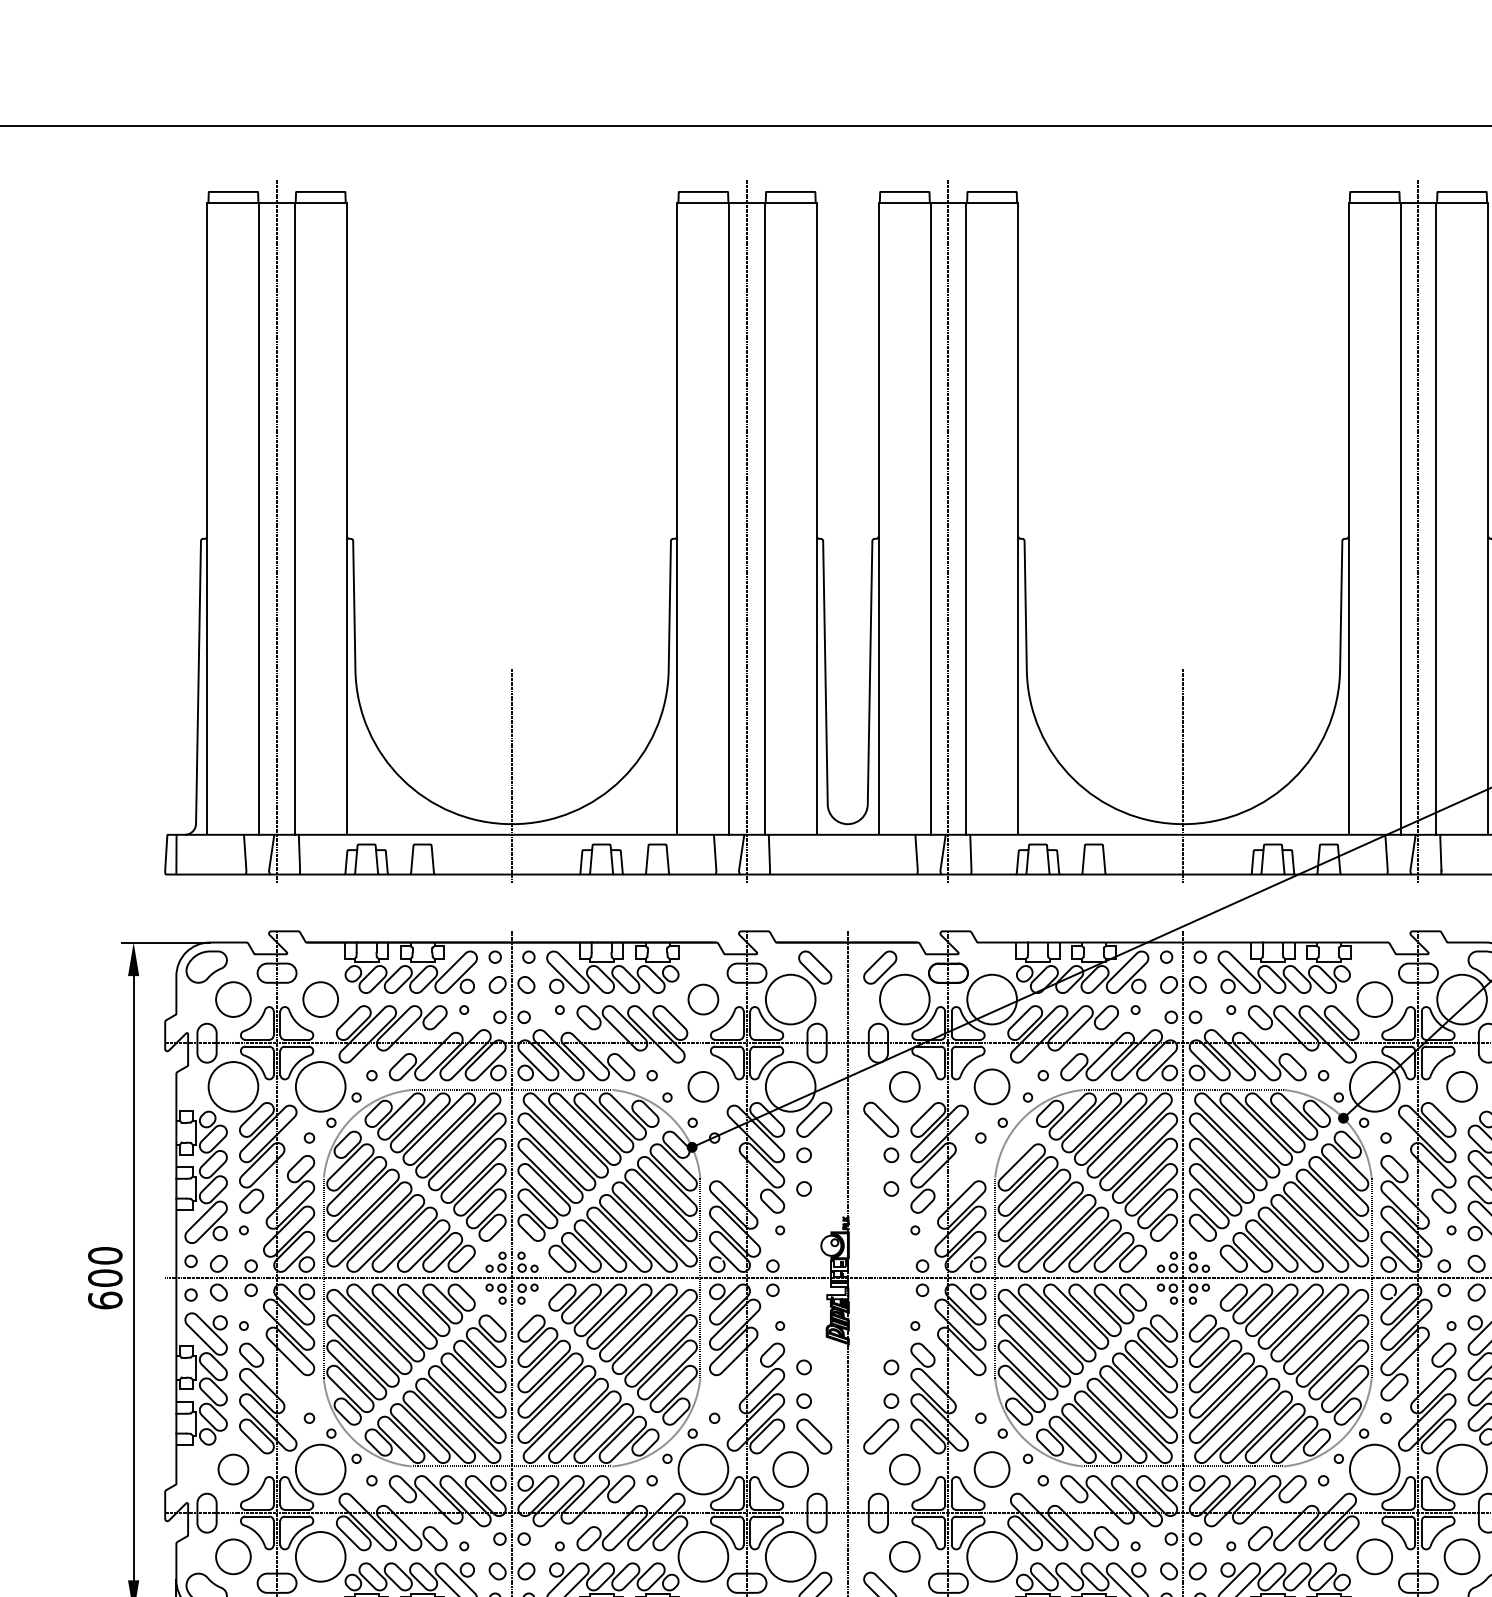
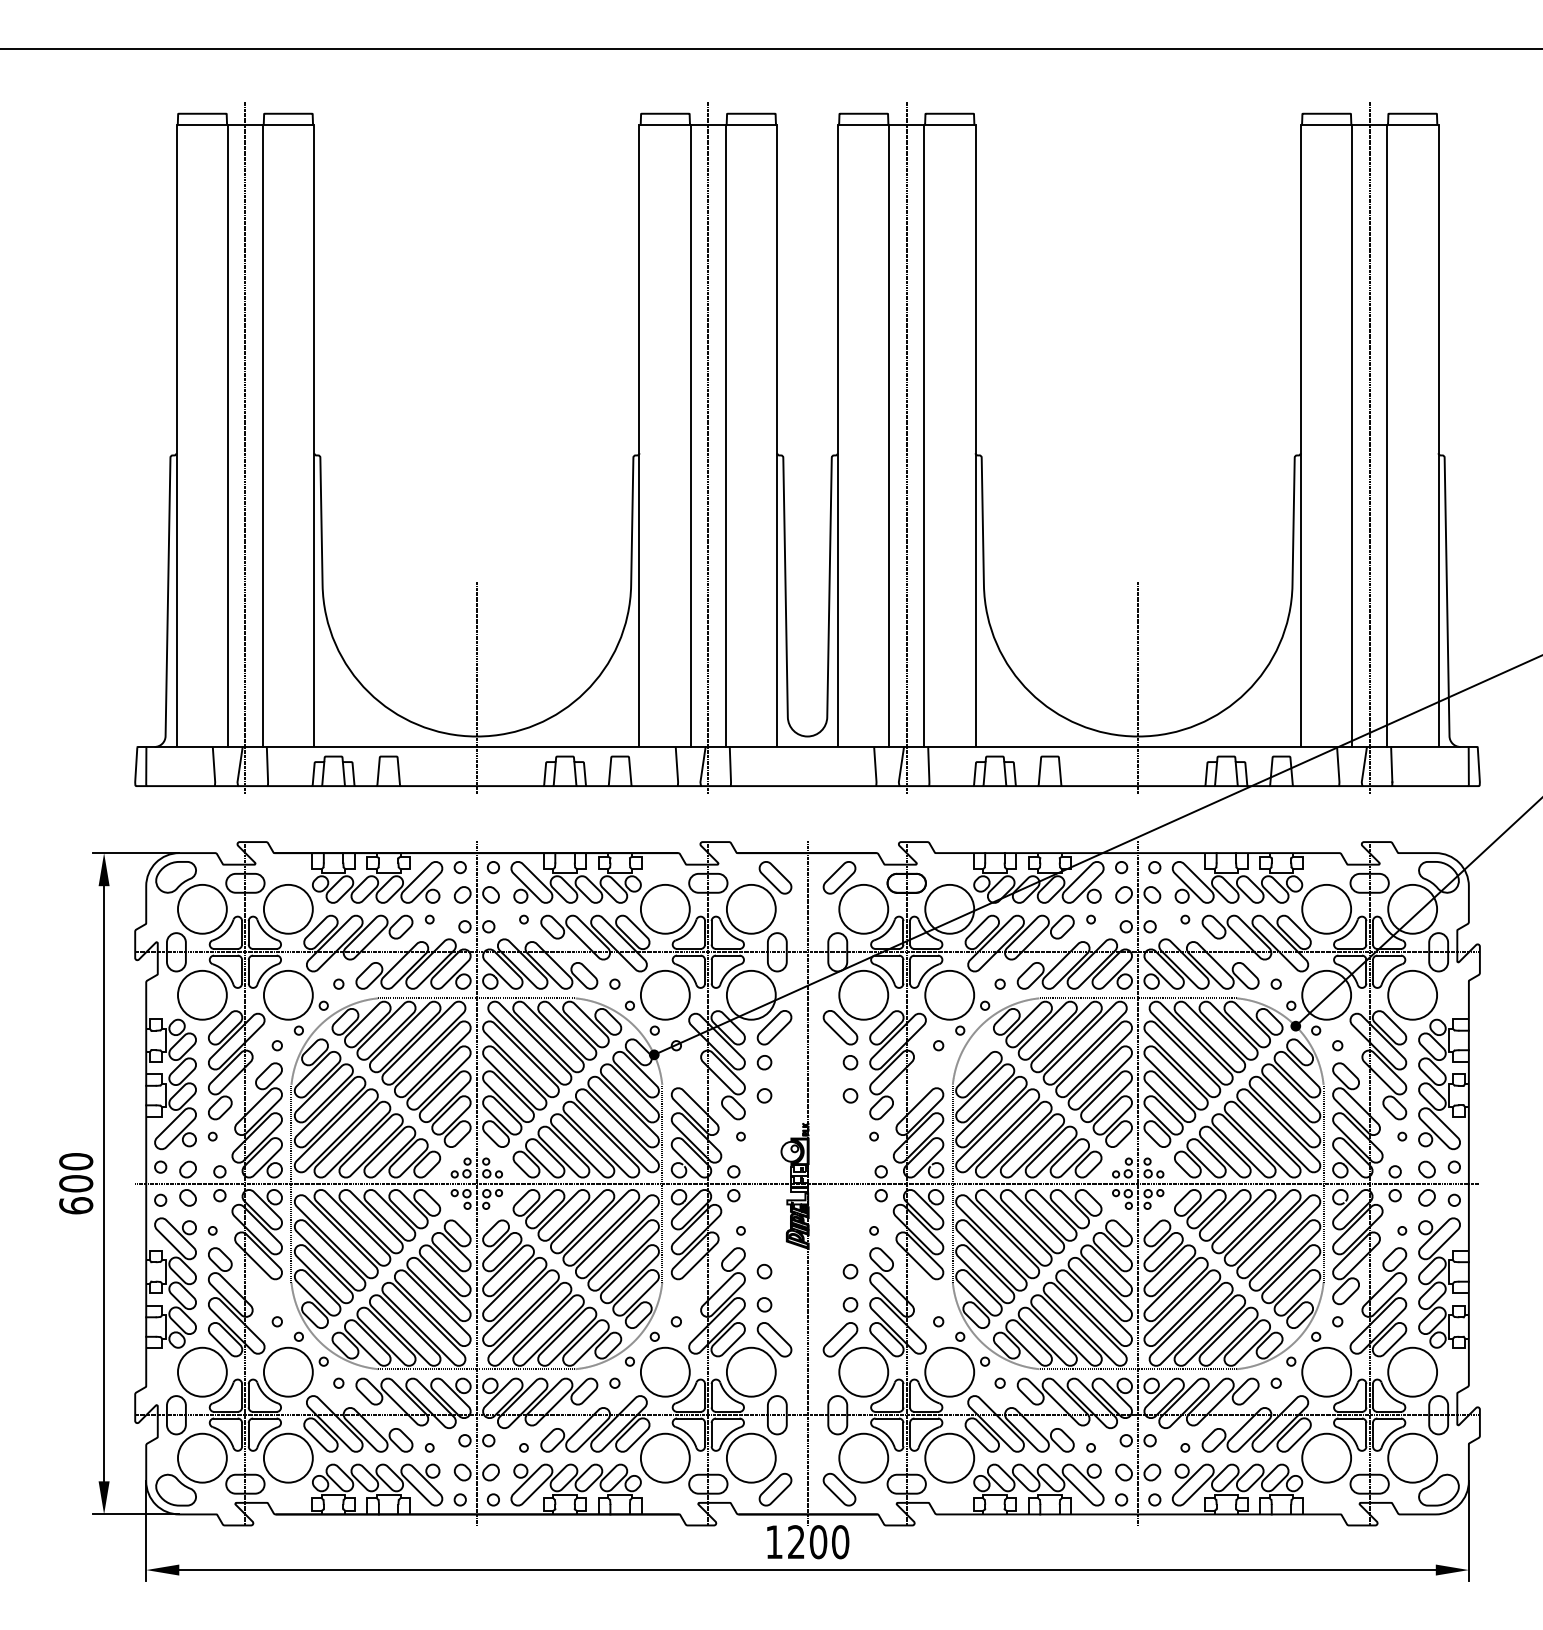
circle: (232, 998) -> (201, 908), size x1.43
circle: (319, 998) -> (287, 908), size x1.43
circle: (702, 998) -> (664, 908), size x1.67
circle: (1374, 998) -> (1326, 908), size x1.43
circle: (702, 1086) -> (664, 994), size x1.67
circle: (904, 1086) -> (863, 994), size x1.67
circle: (991, 1086) -> (949, 994), size x1.43
circle: (1461, 1086) -> (1412, 994), size x1.67
circle: (232, 1468) -> (201, 1371), size x1.67
circle: (789, 1468) -> (750, 1371), size x1.43
circle: (904, 1468) -> (863, 1371), size x1.67
circle: (991, 1468) -> (949, 1371), size x1.43
circle: (232, 1556) -> (201, 1457), size x1.43
circle: (904, 1556) -> (863, 1457), size x1.67
circle: (1374, 1556) -> (1326, 1457), size x1.43
circle: (1461, 1556) -> (1412, 1457), size x1.43

